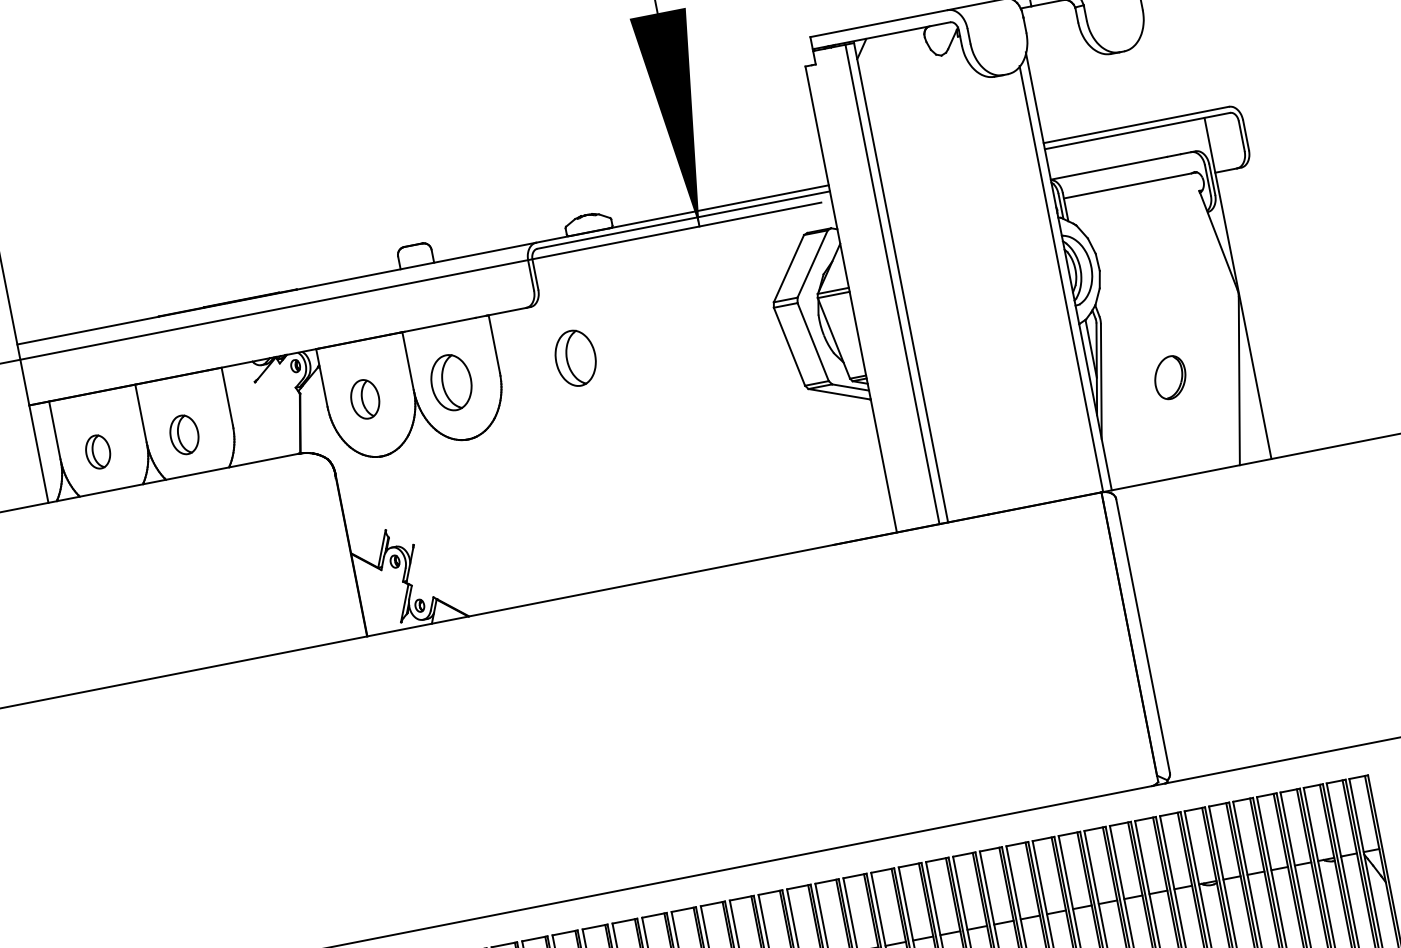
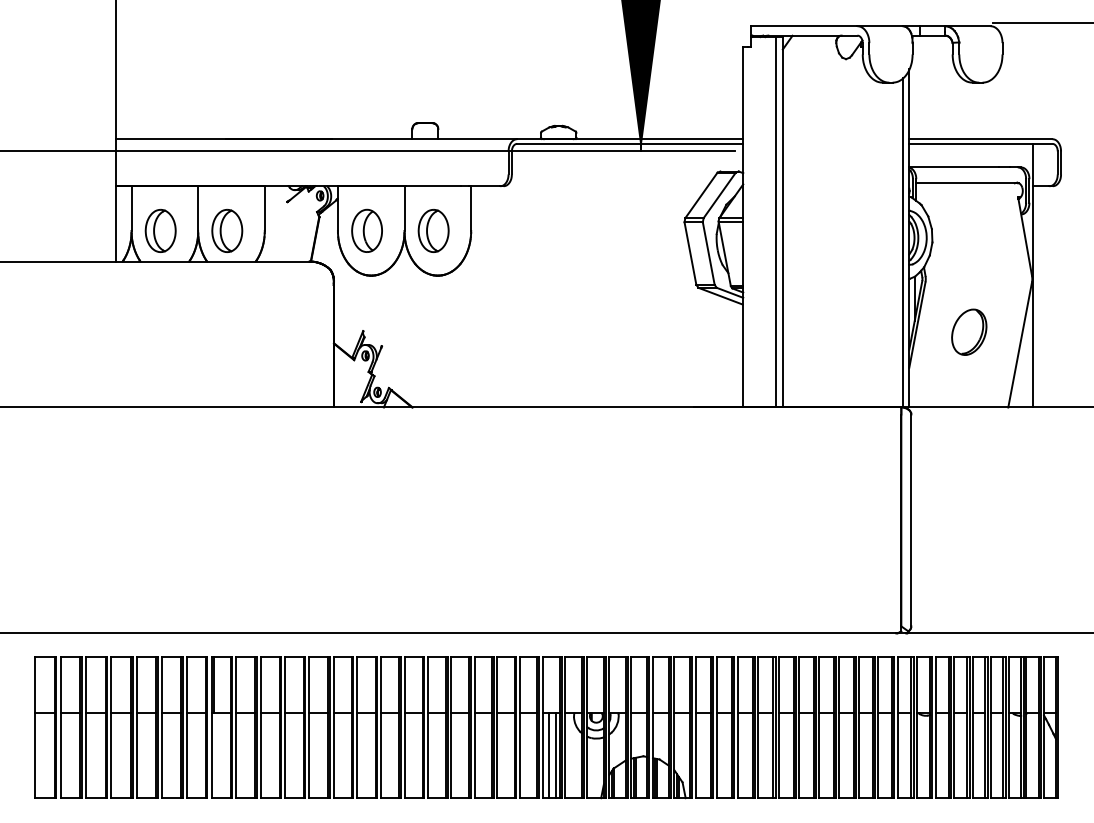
part: (575, 357) -> (529, 230), removed
part: (1170, 376) -> (969, 331), size x1.43
part: (364, 399) -> (366, 230), size x1.43
part: (184, 434) -> (227, 230), size x1.43
part: (97, 451) -> (160, 230), size x1.67

